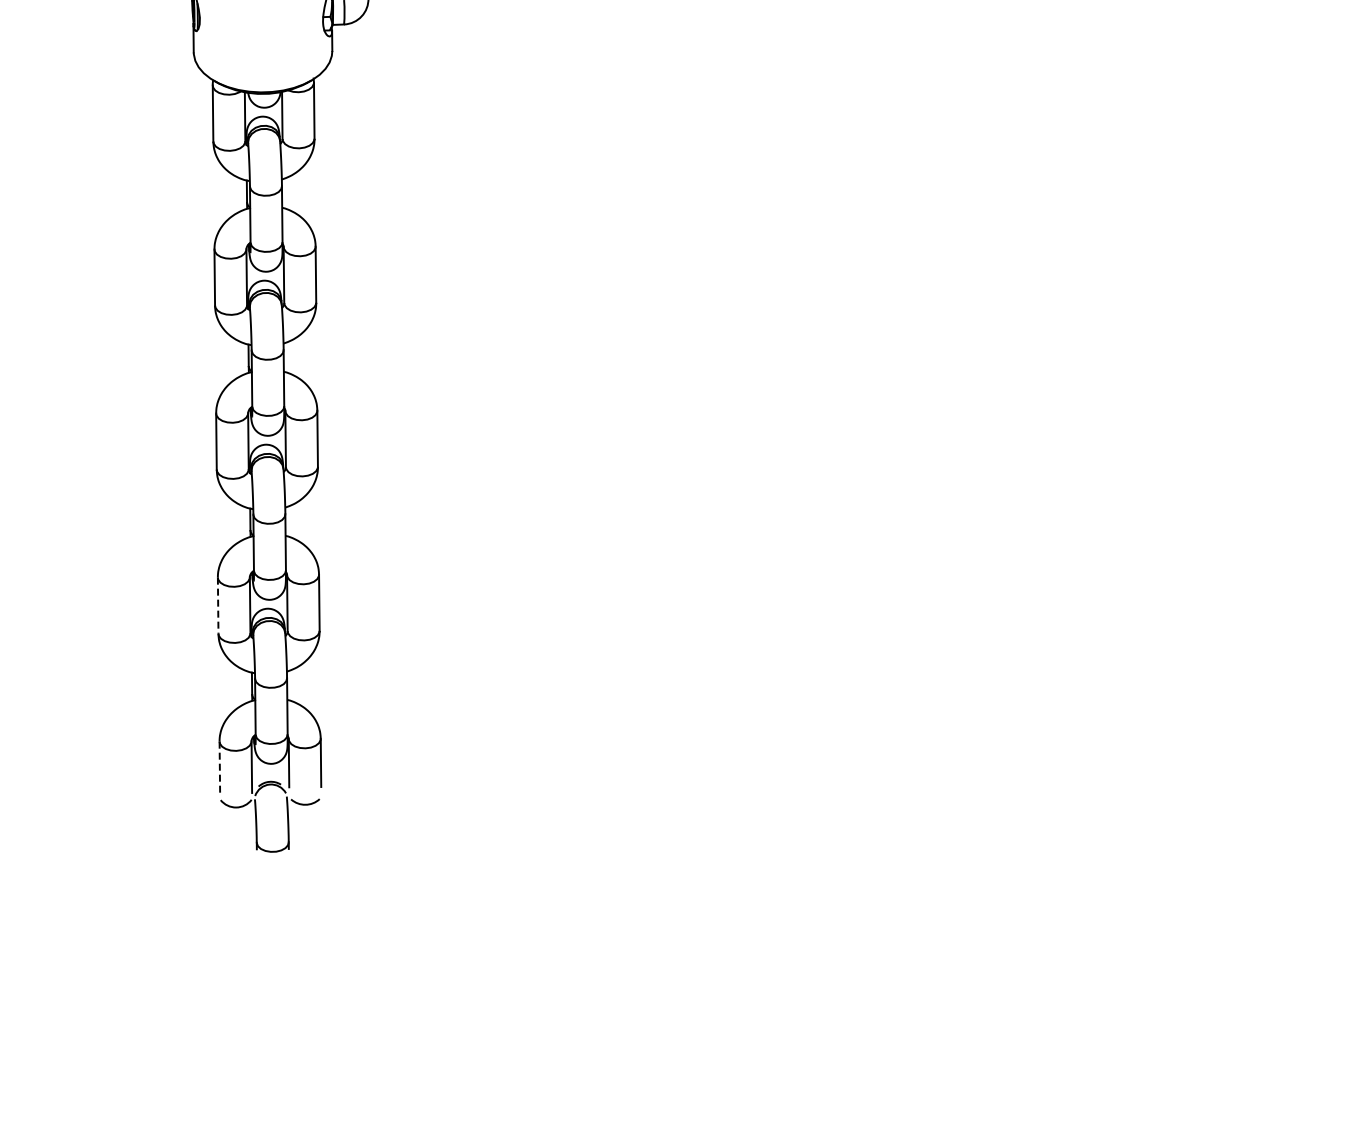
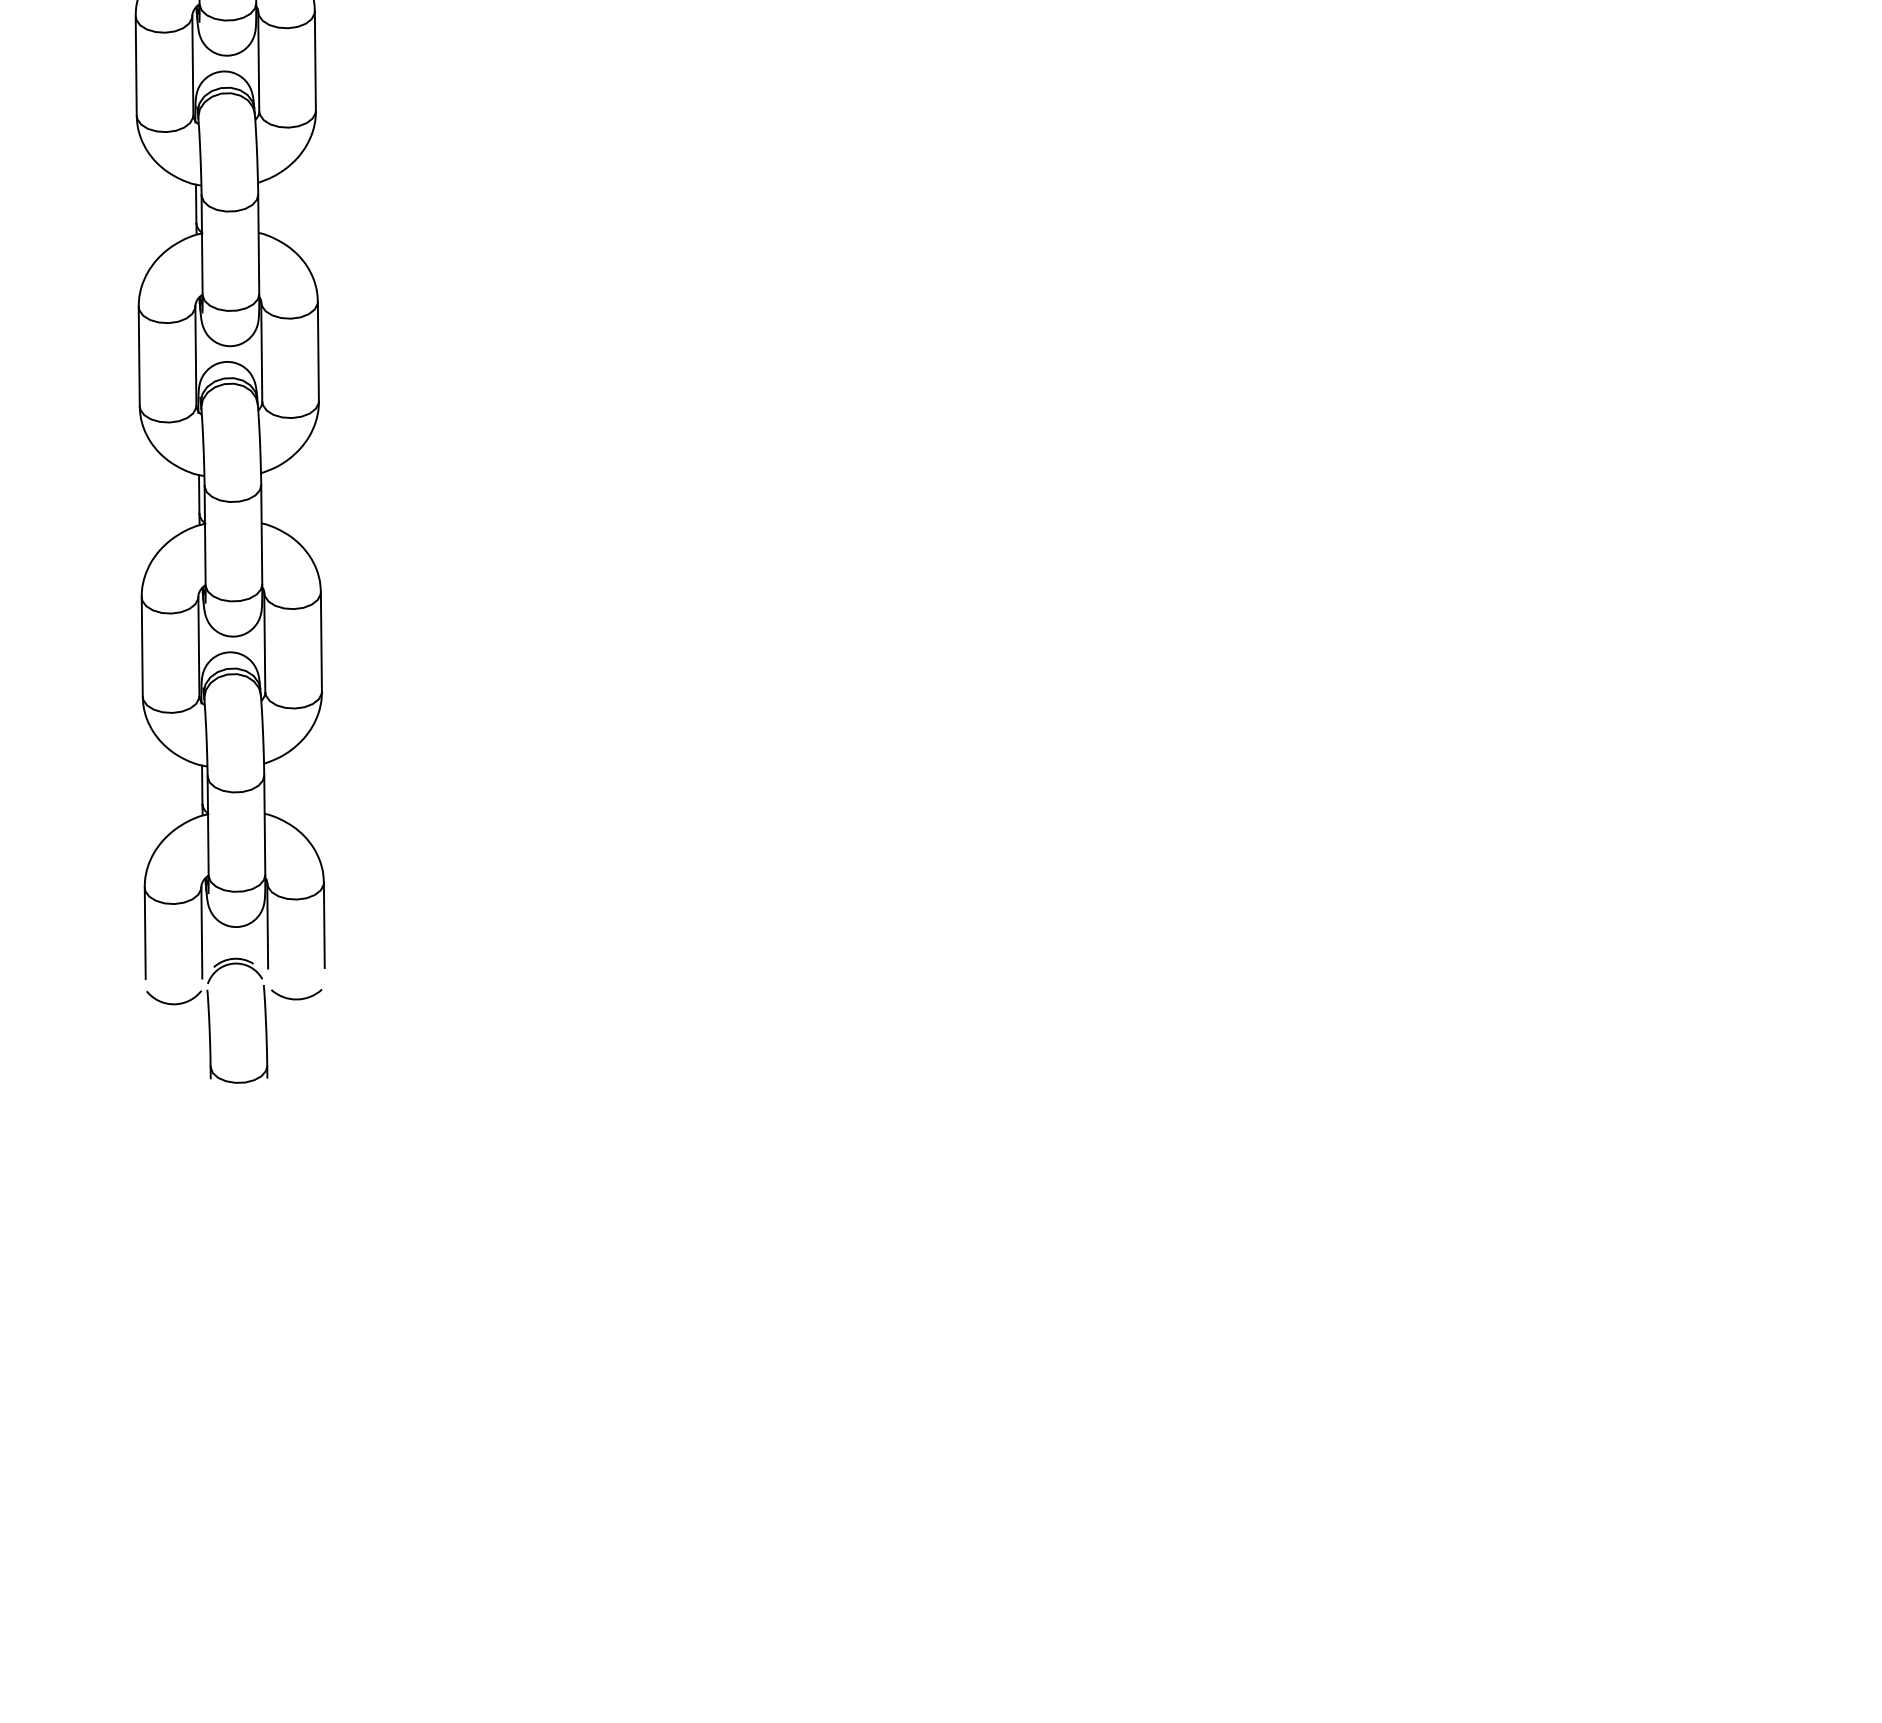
line: (218, 606) -> (142, 648), dashed -> solid
line: (219, 767) -> (144, 933), dashed -> solid

